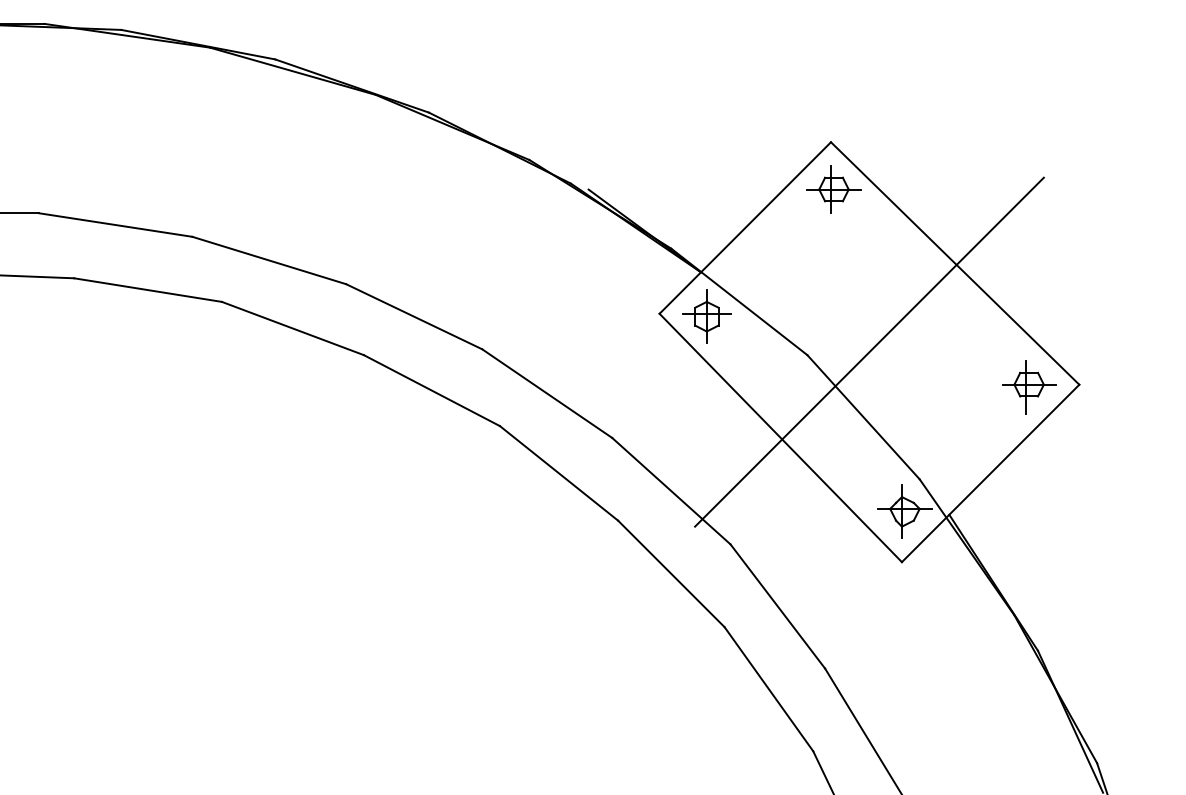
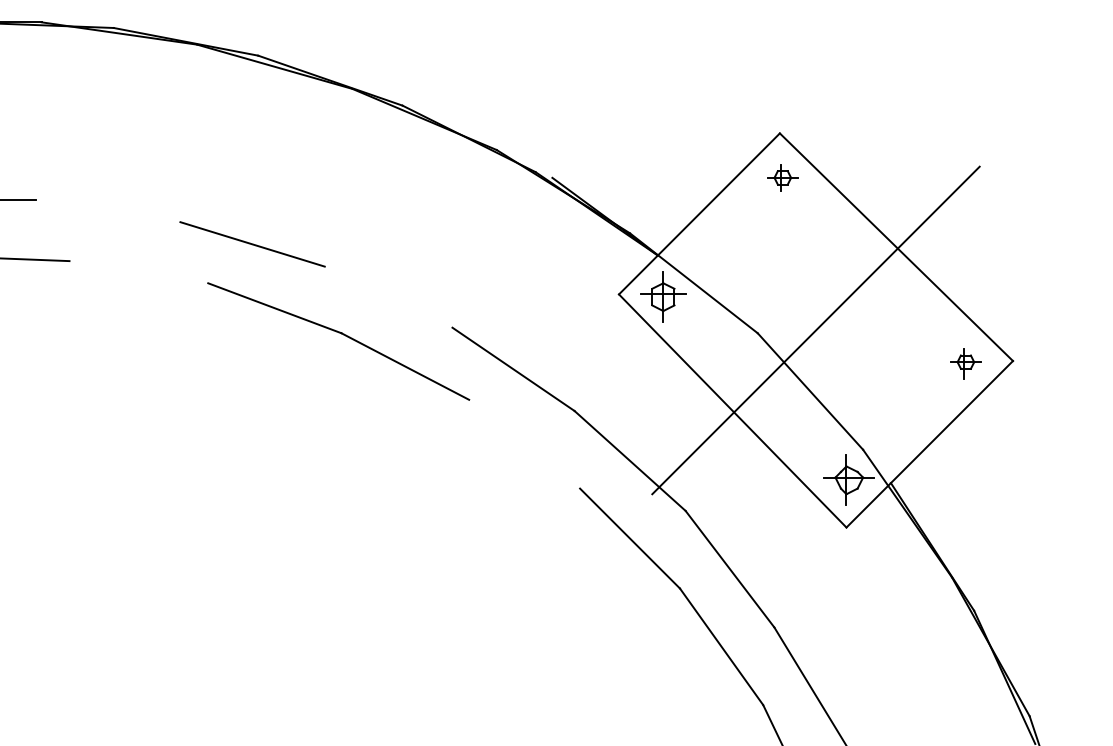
part: (833, 189) -> (782, 177), size x0.6
line: (115, 225) -> (108, 211), removed
line: (147, 290) -> (138, 272), removed
line: (414, 315) -> (388, 296), removed
part: (1028, 387) -> (965, 363), size x0.6
line: (558, 472) -> (524, 443), removed

